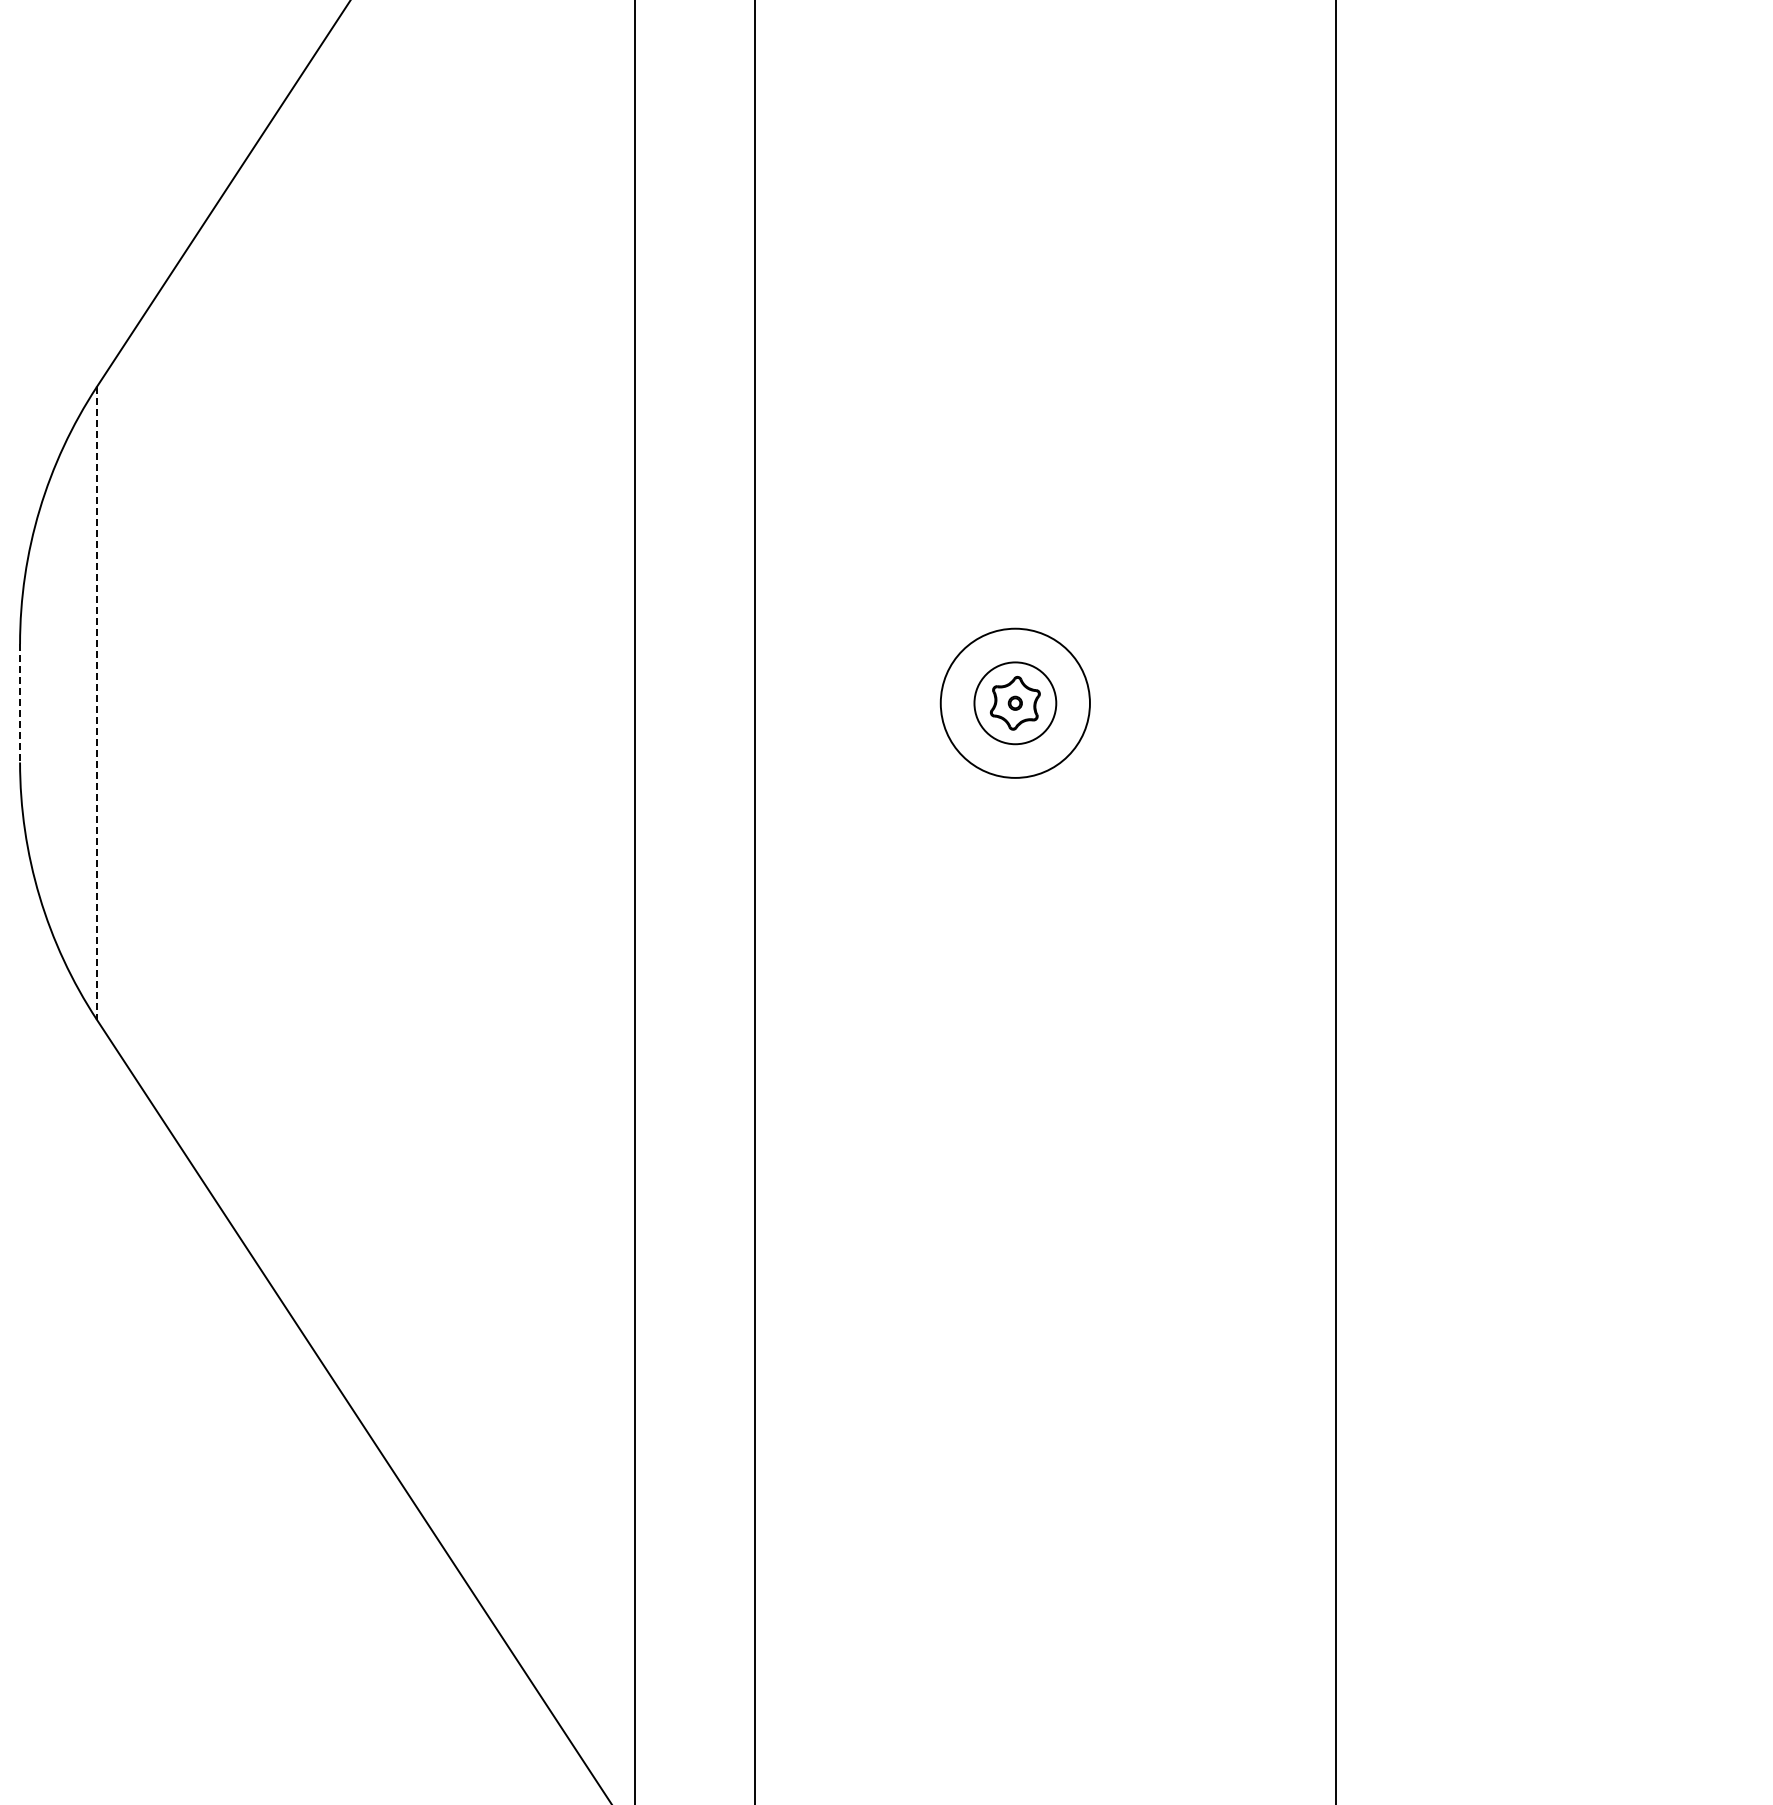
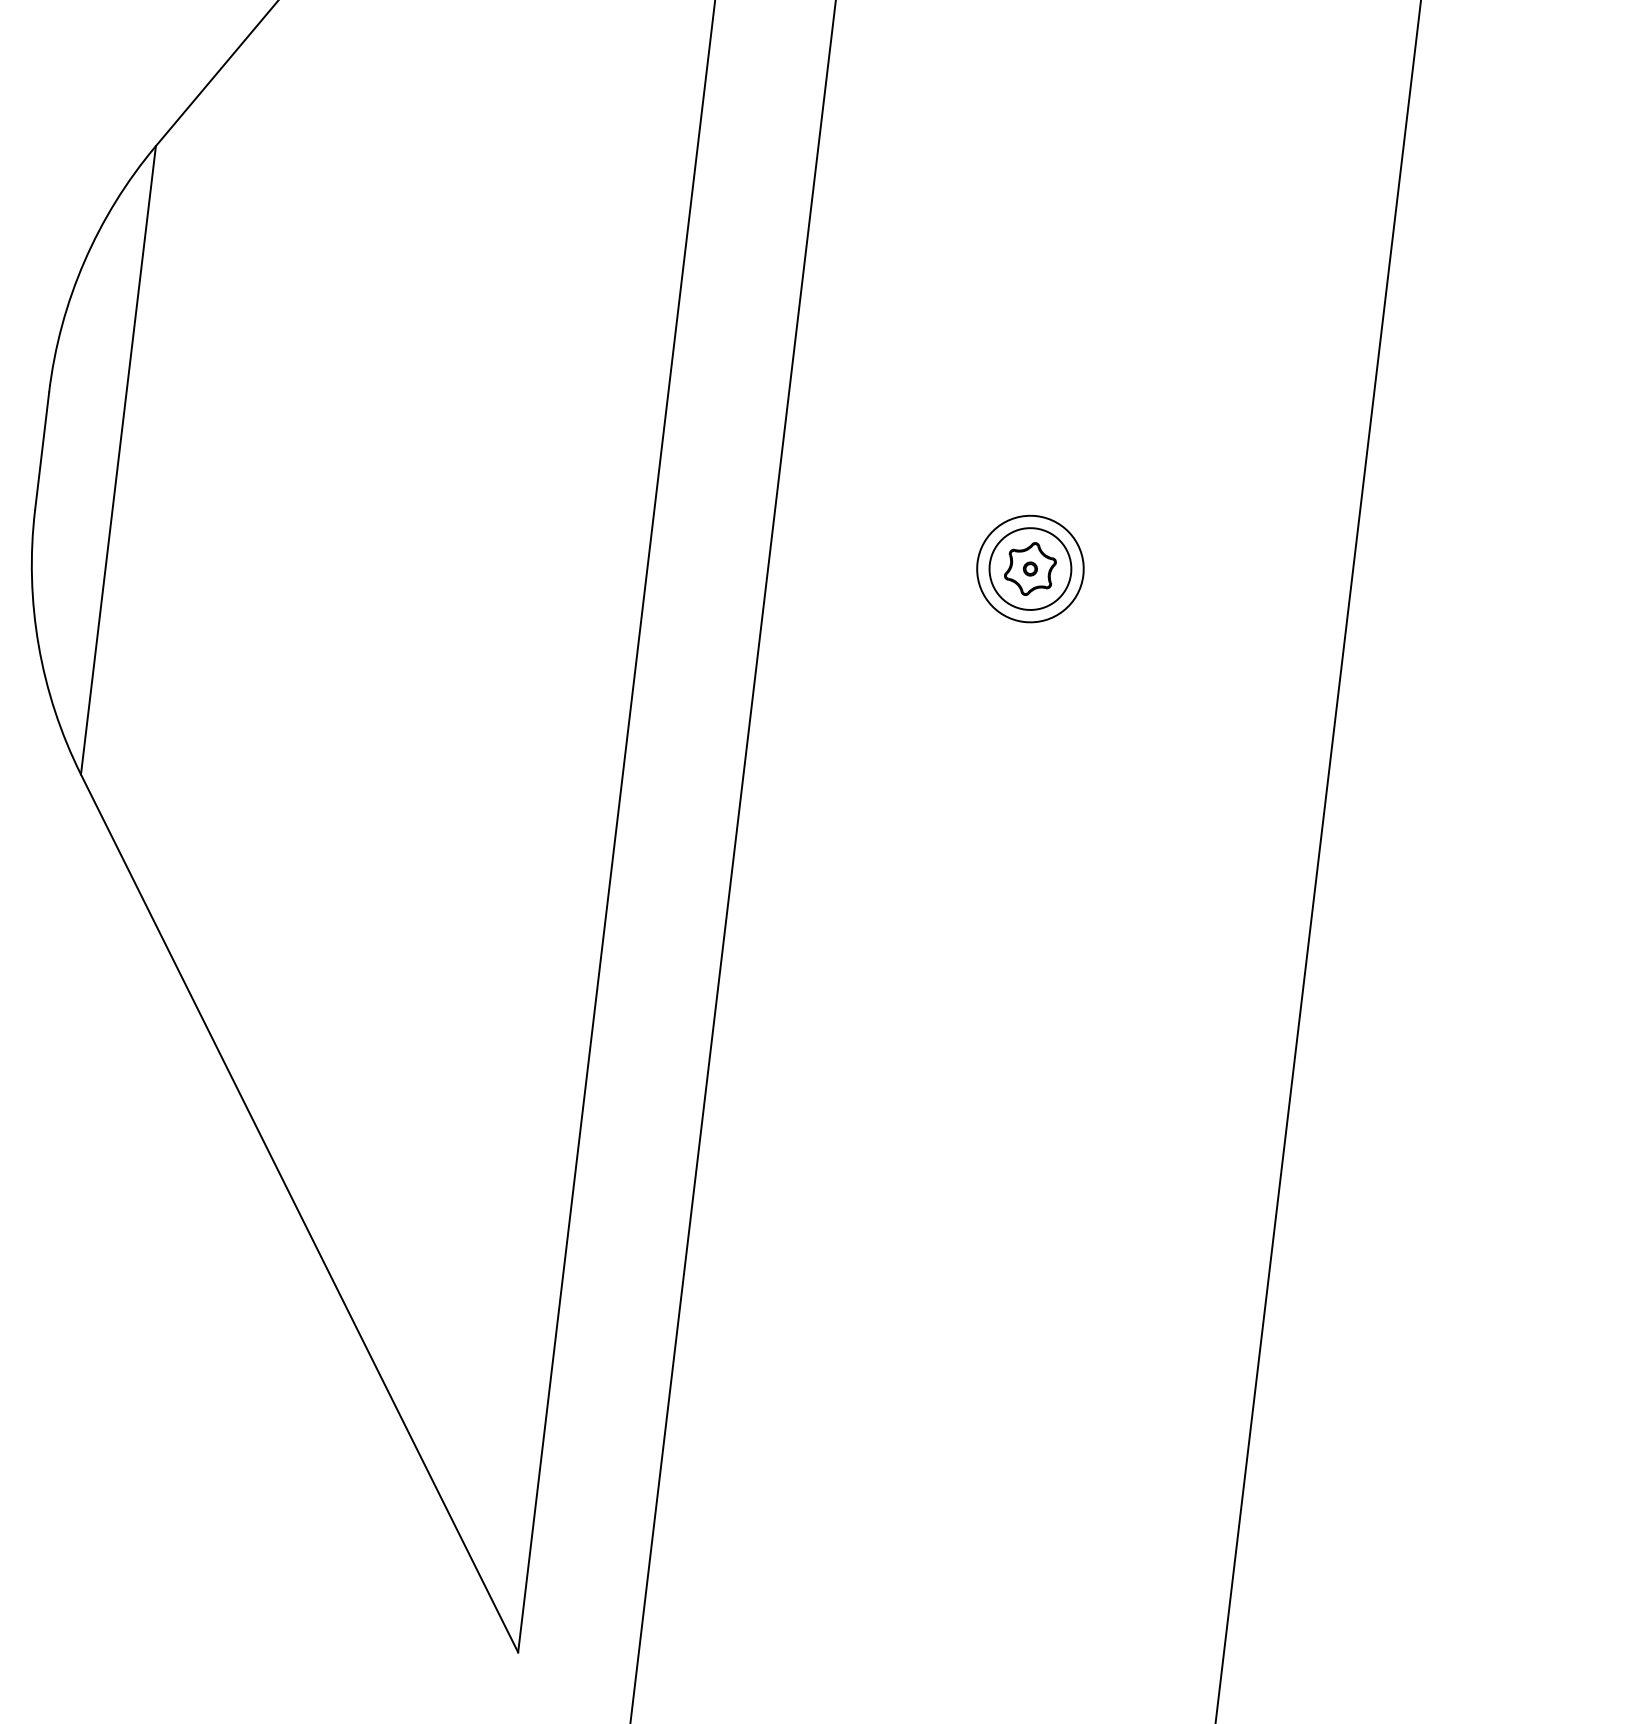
line: (20, 703) -> (42, 451), dashed -> solid
line: (96, 703) -> (118, 460), dashed -> solid
circle: (1015, 703) -> (1030, 569), size x0.71

